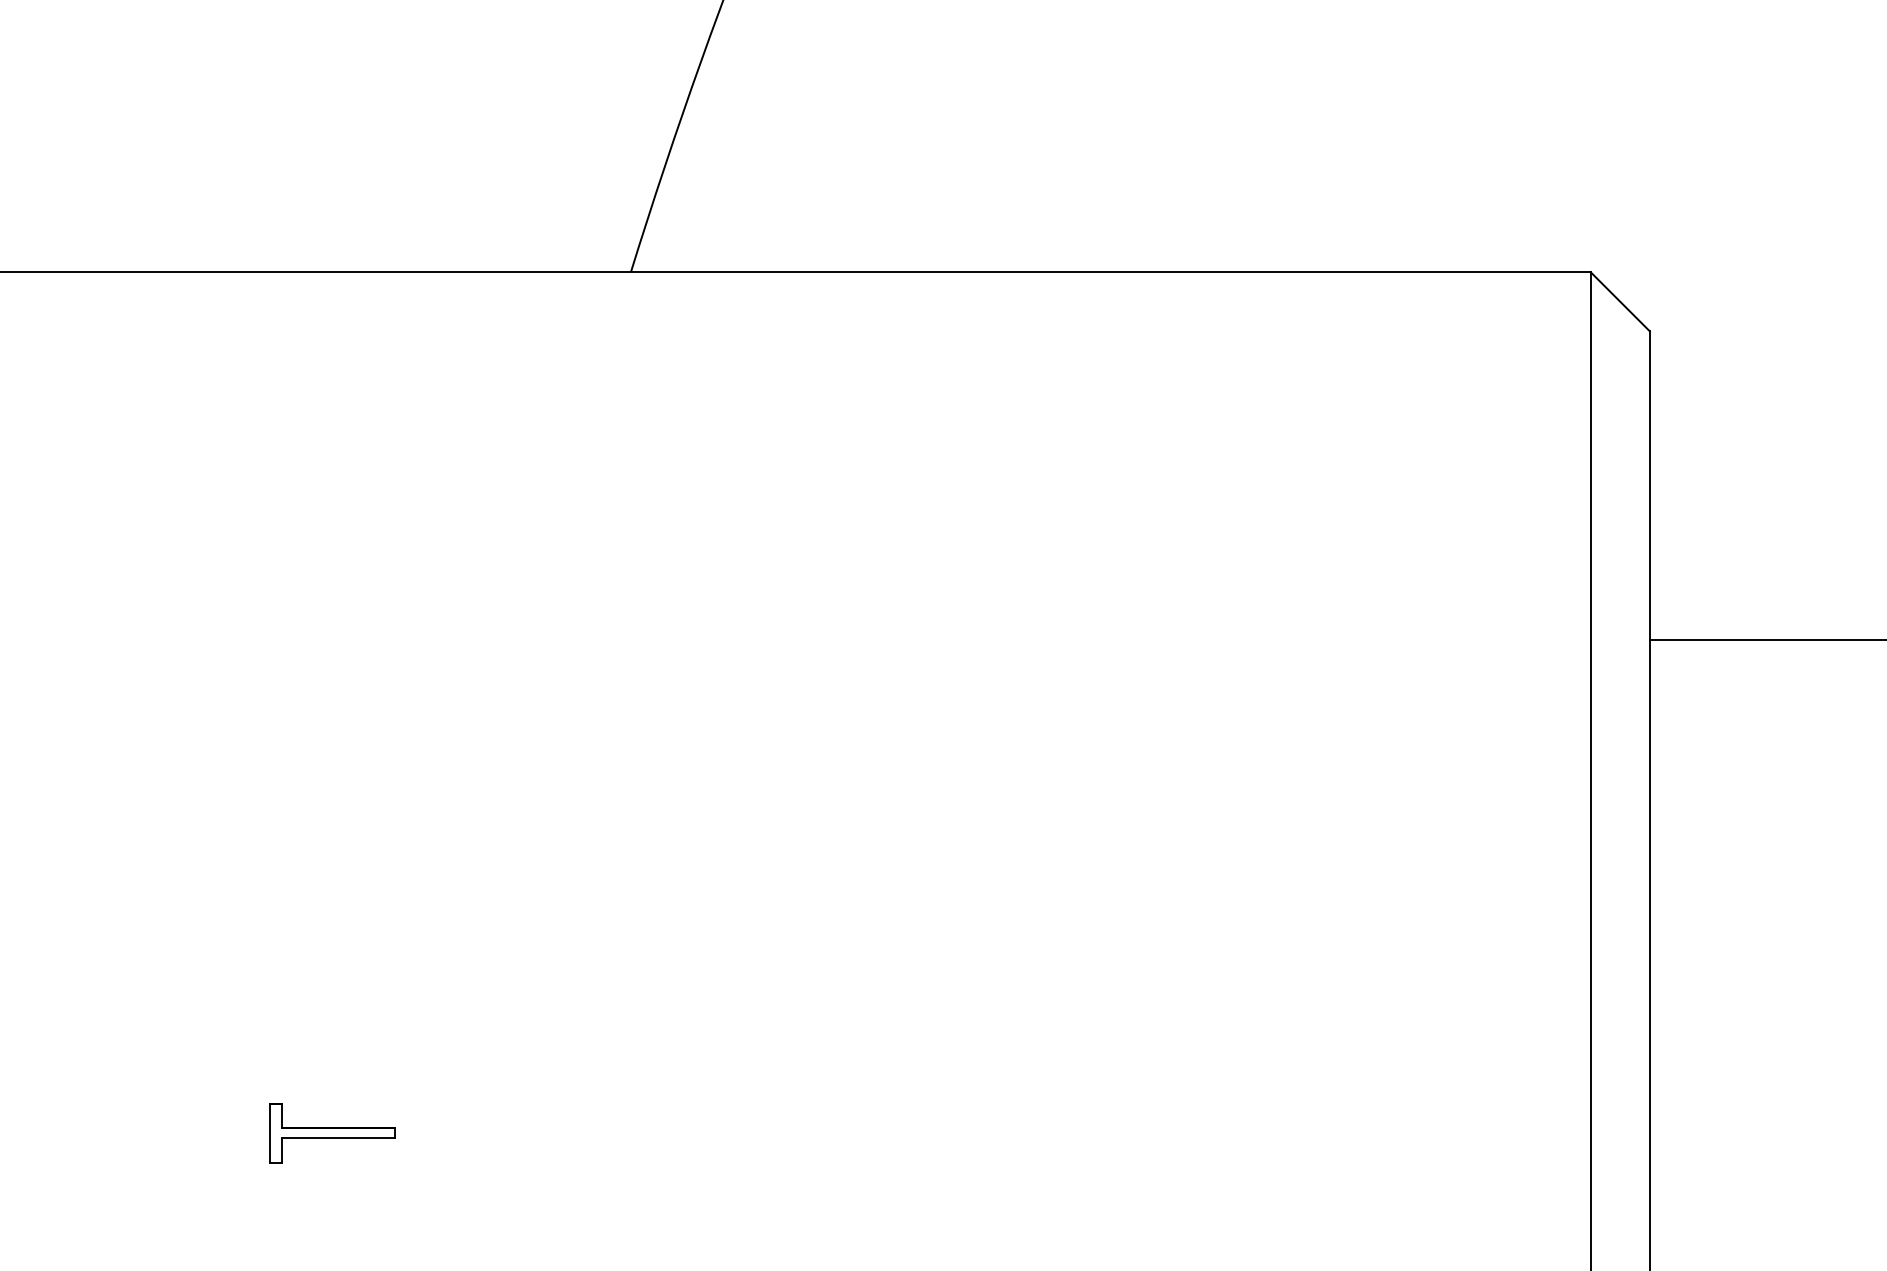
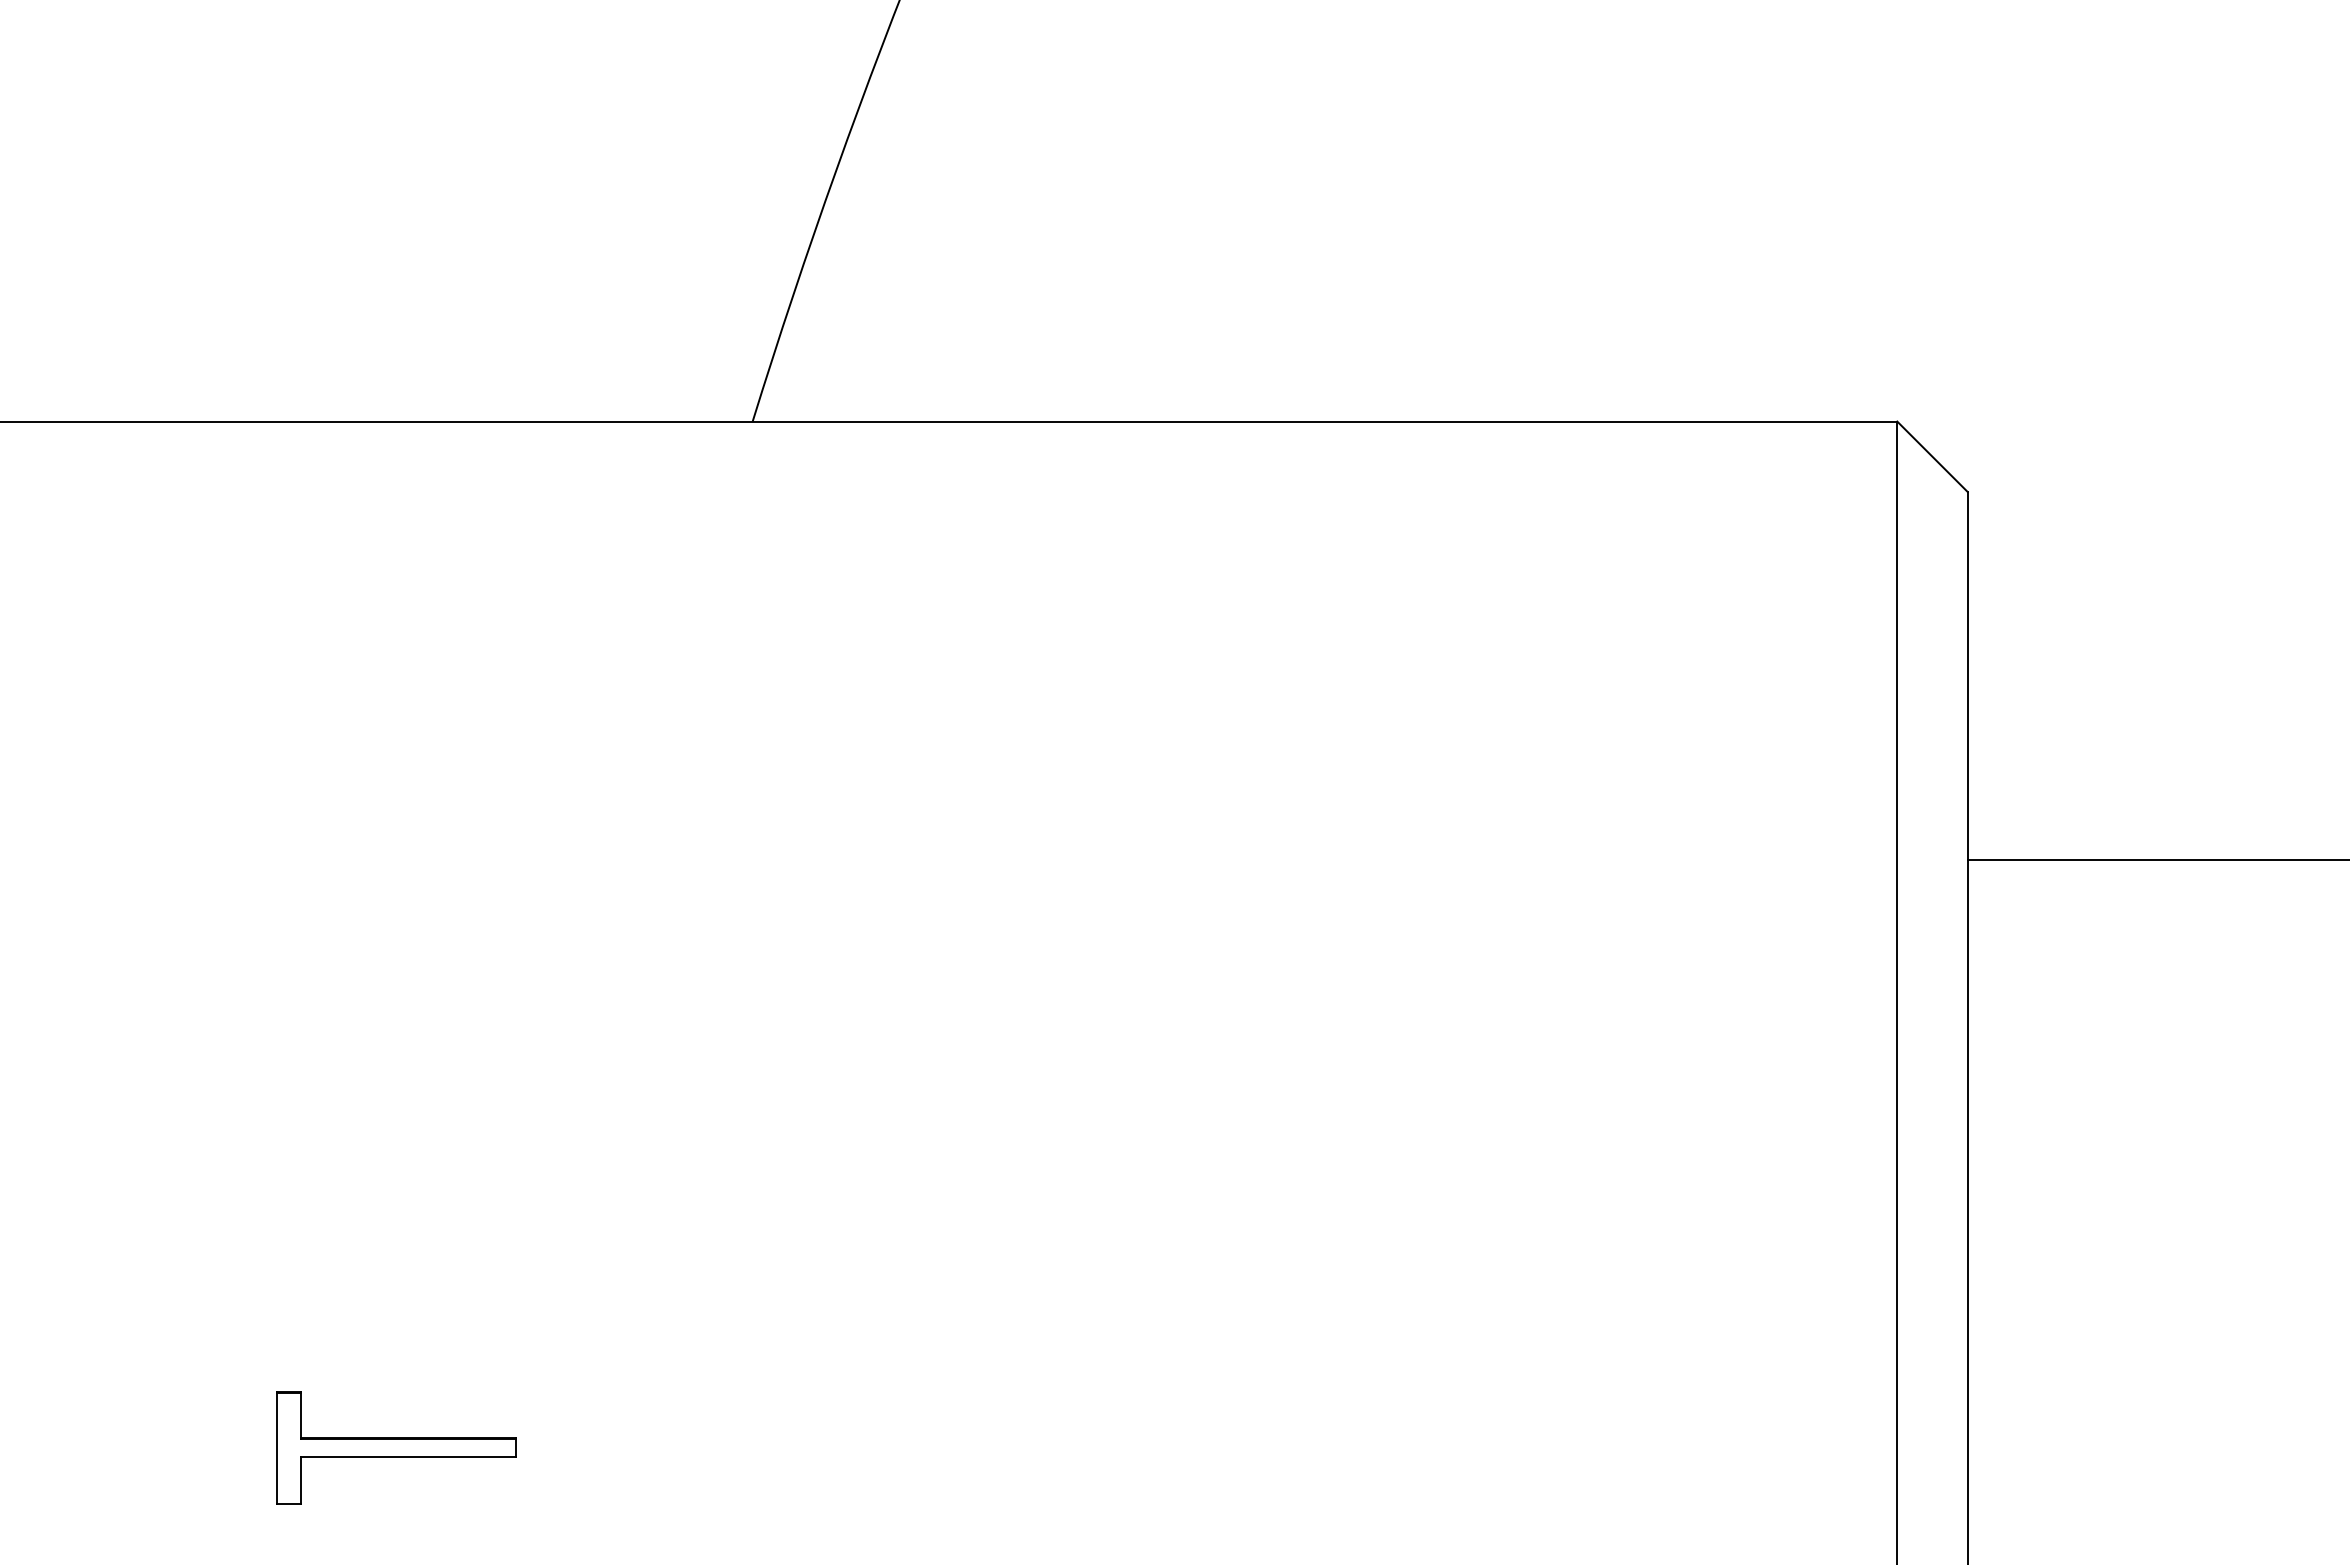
part: (332, 1132) -> (396, 1447), size x1.6

